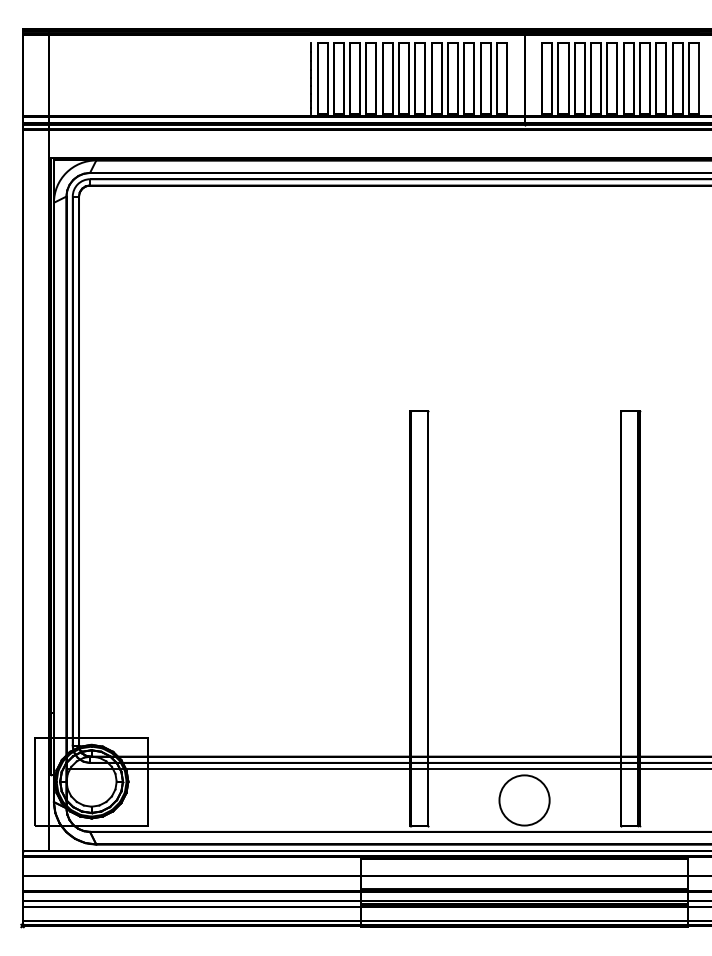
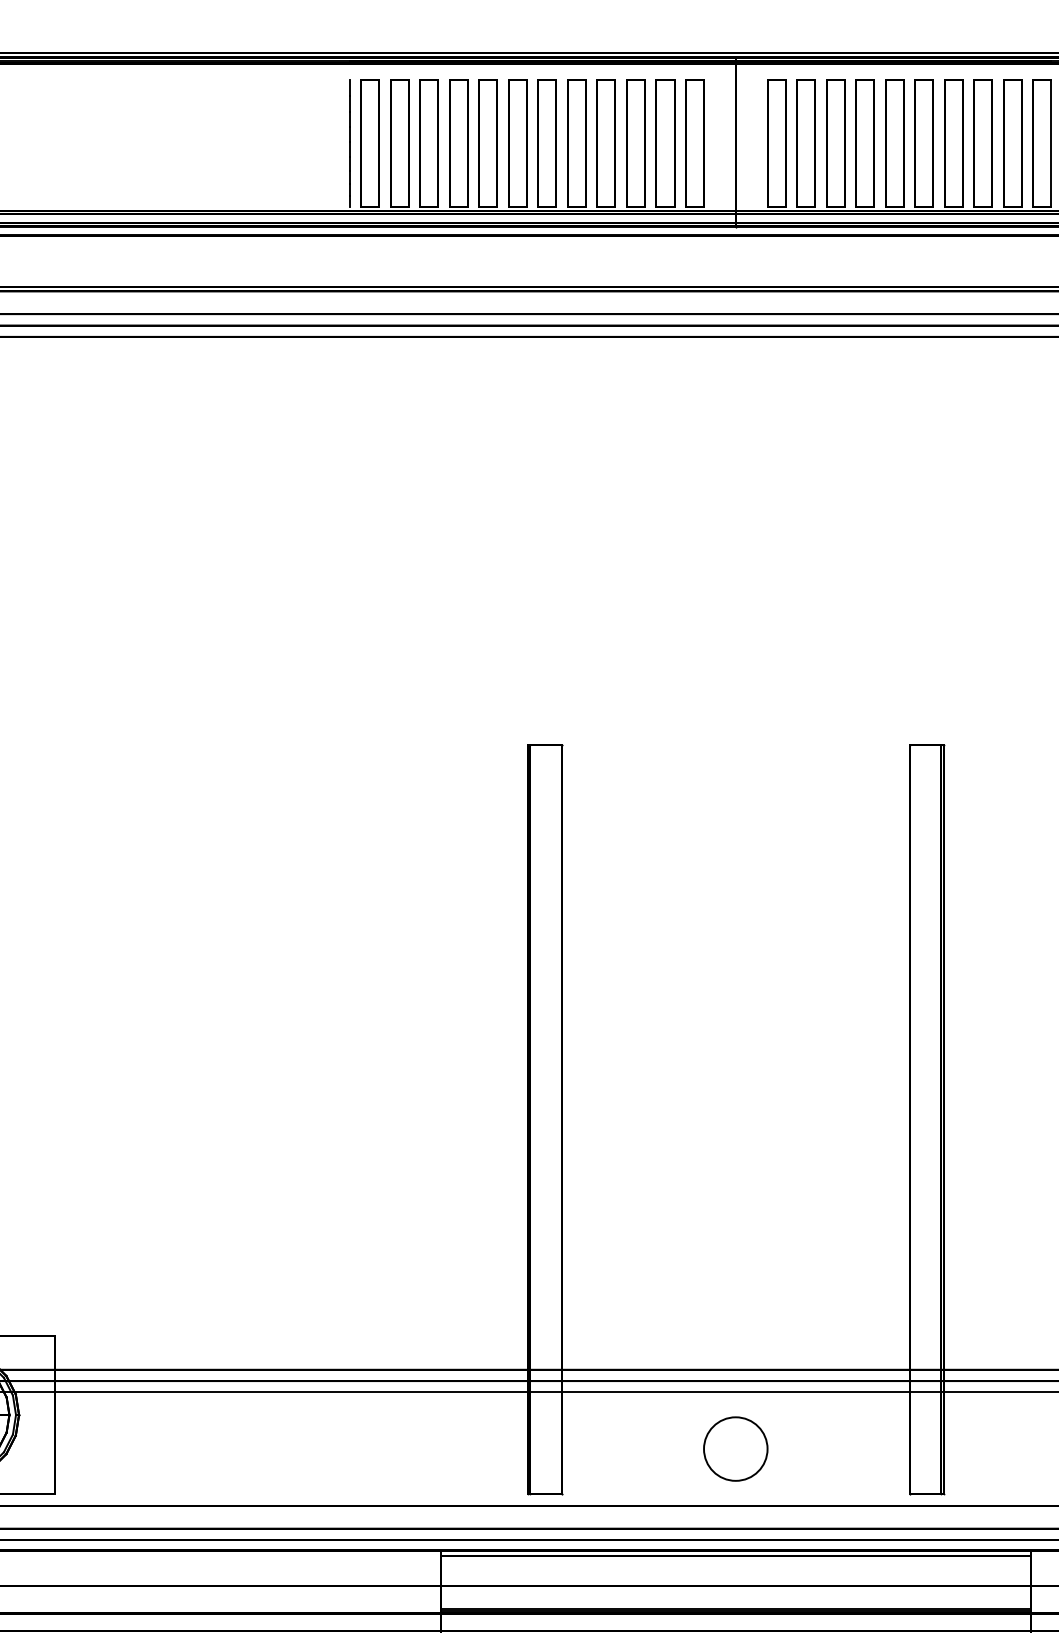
circle: (524, 800) -> (735, 1449), size x0.7

